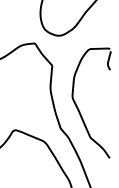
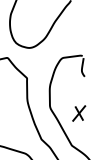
part: (100, 106) -> (78, 113), added

